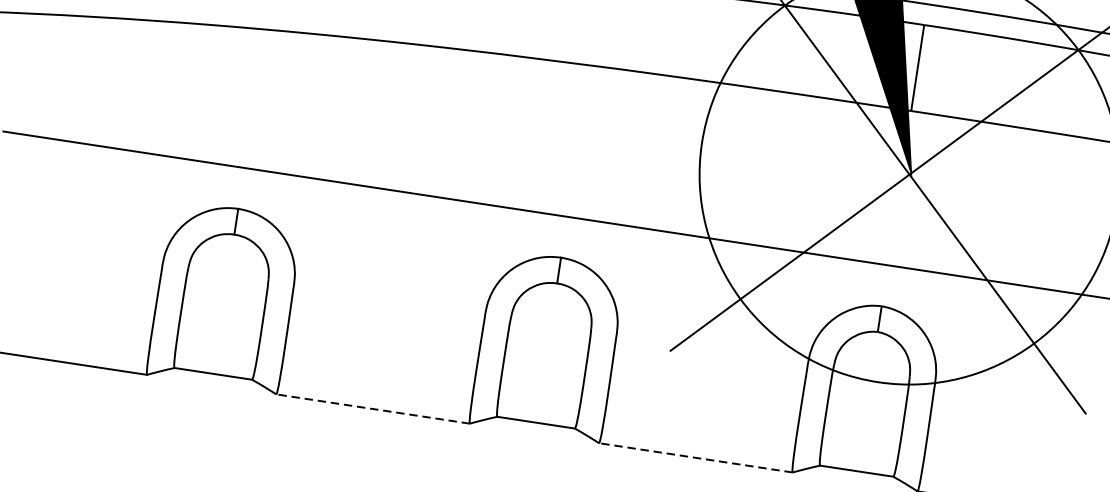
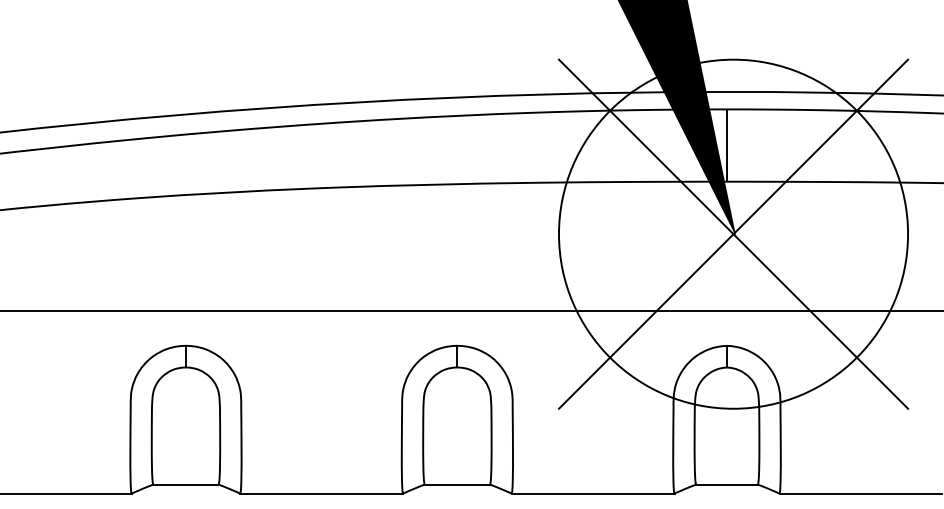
line: (372, 408) -> (321, 493), dashed -> solid
line: (695, 457) -> (592, 493), dashed -> solid

